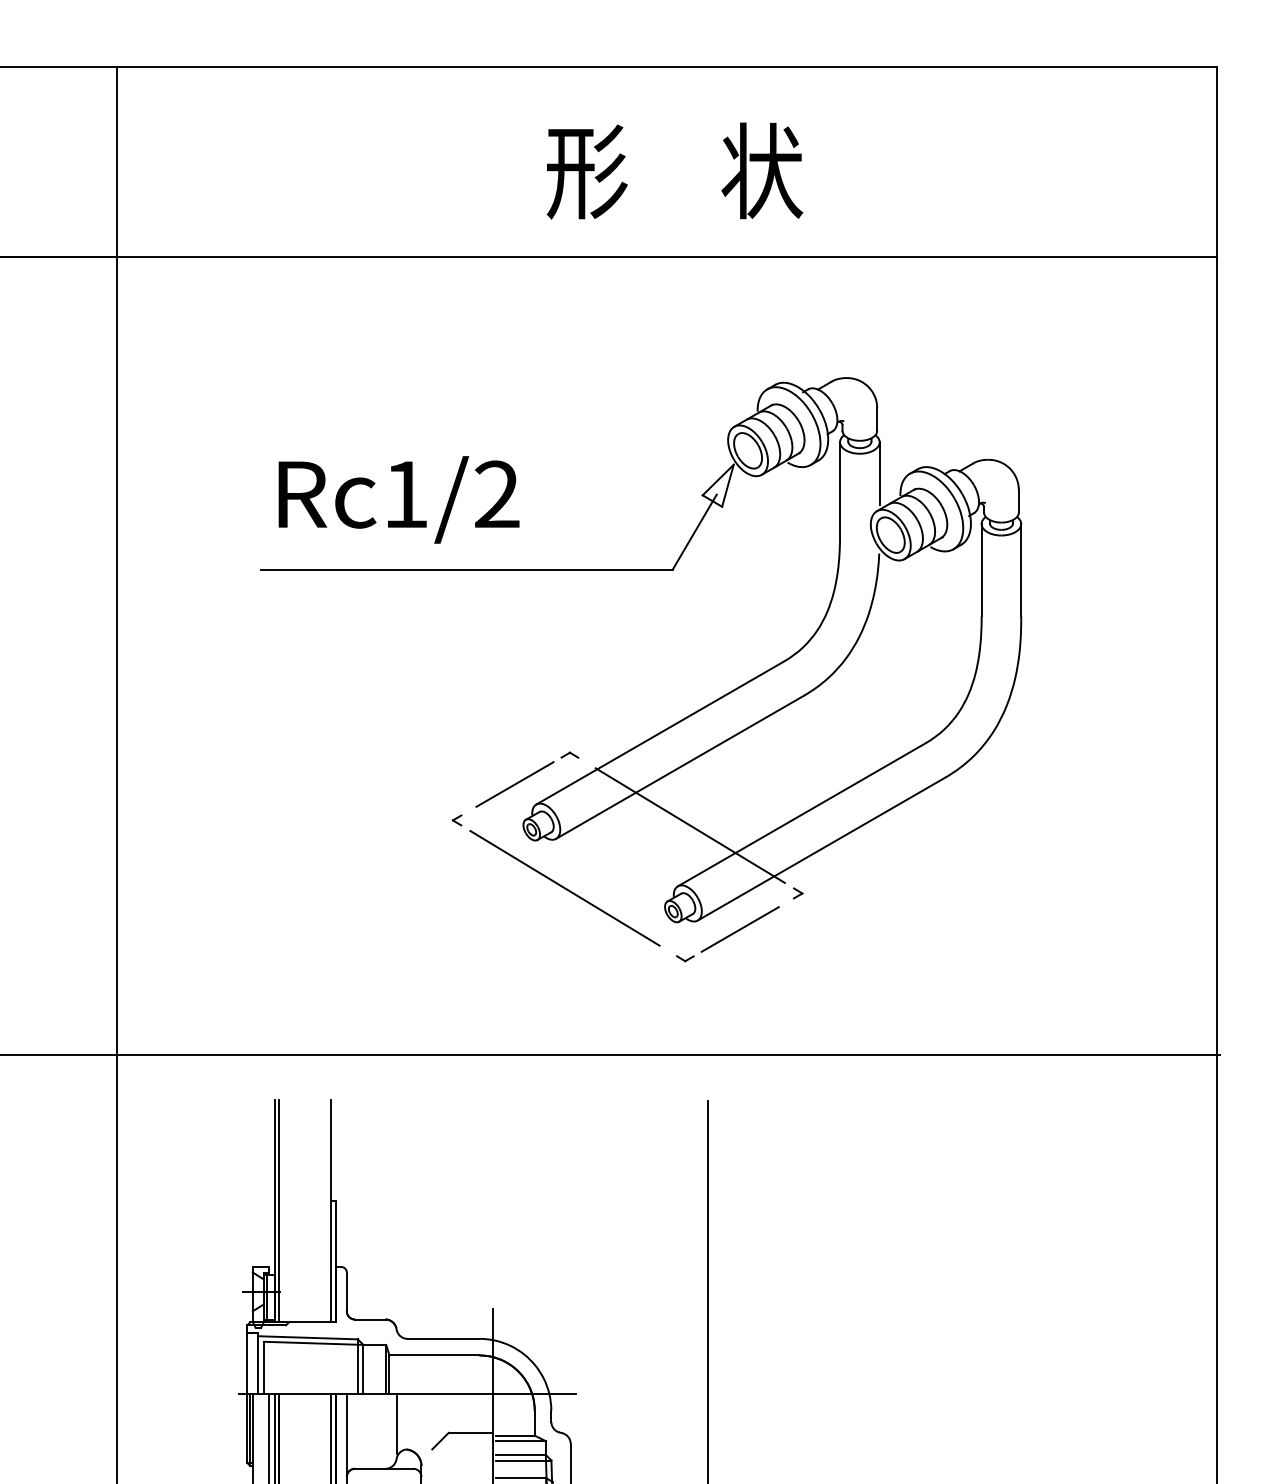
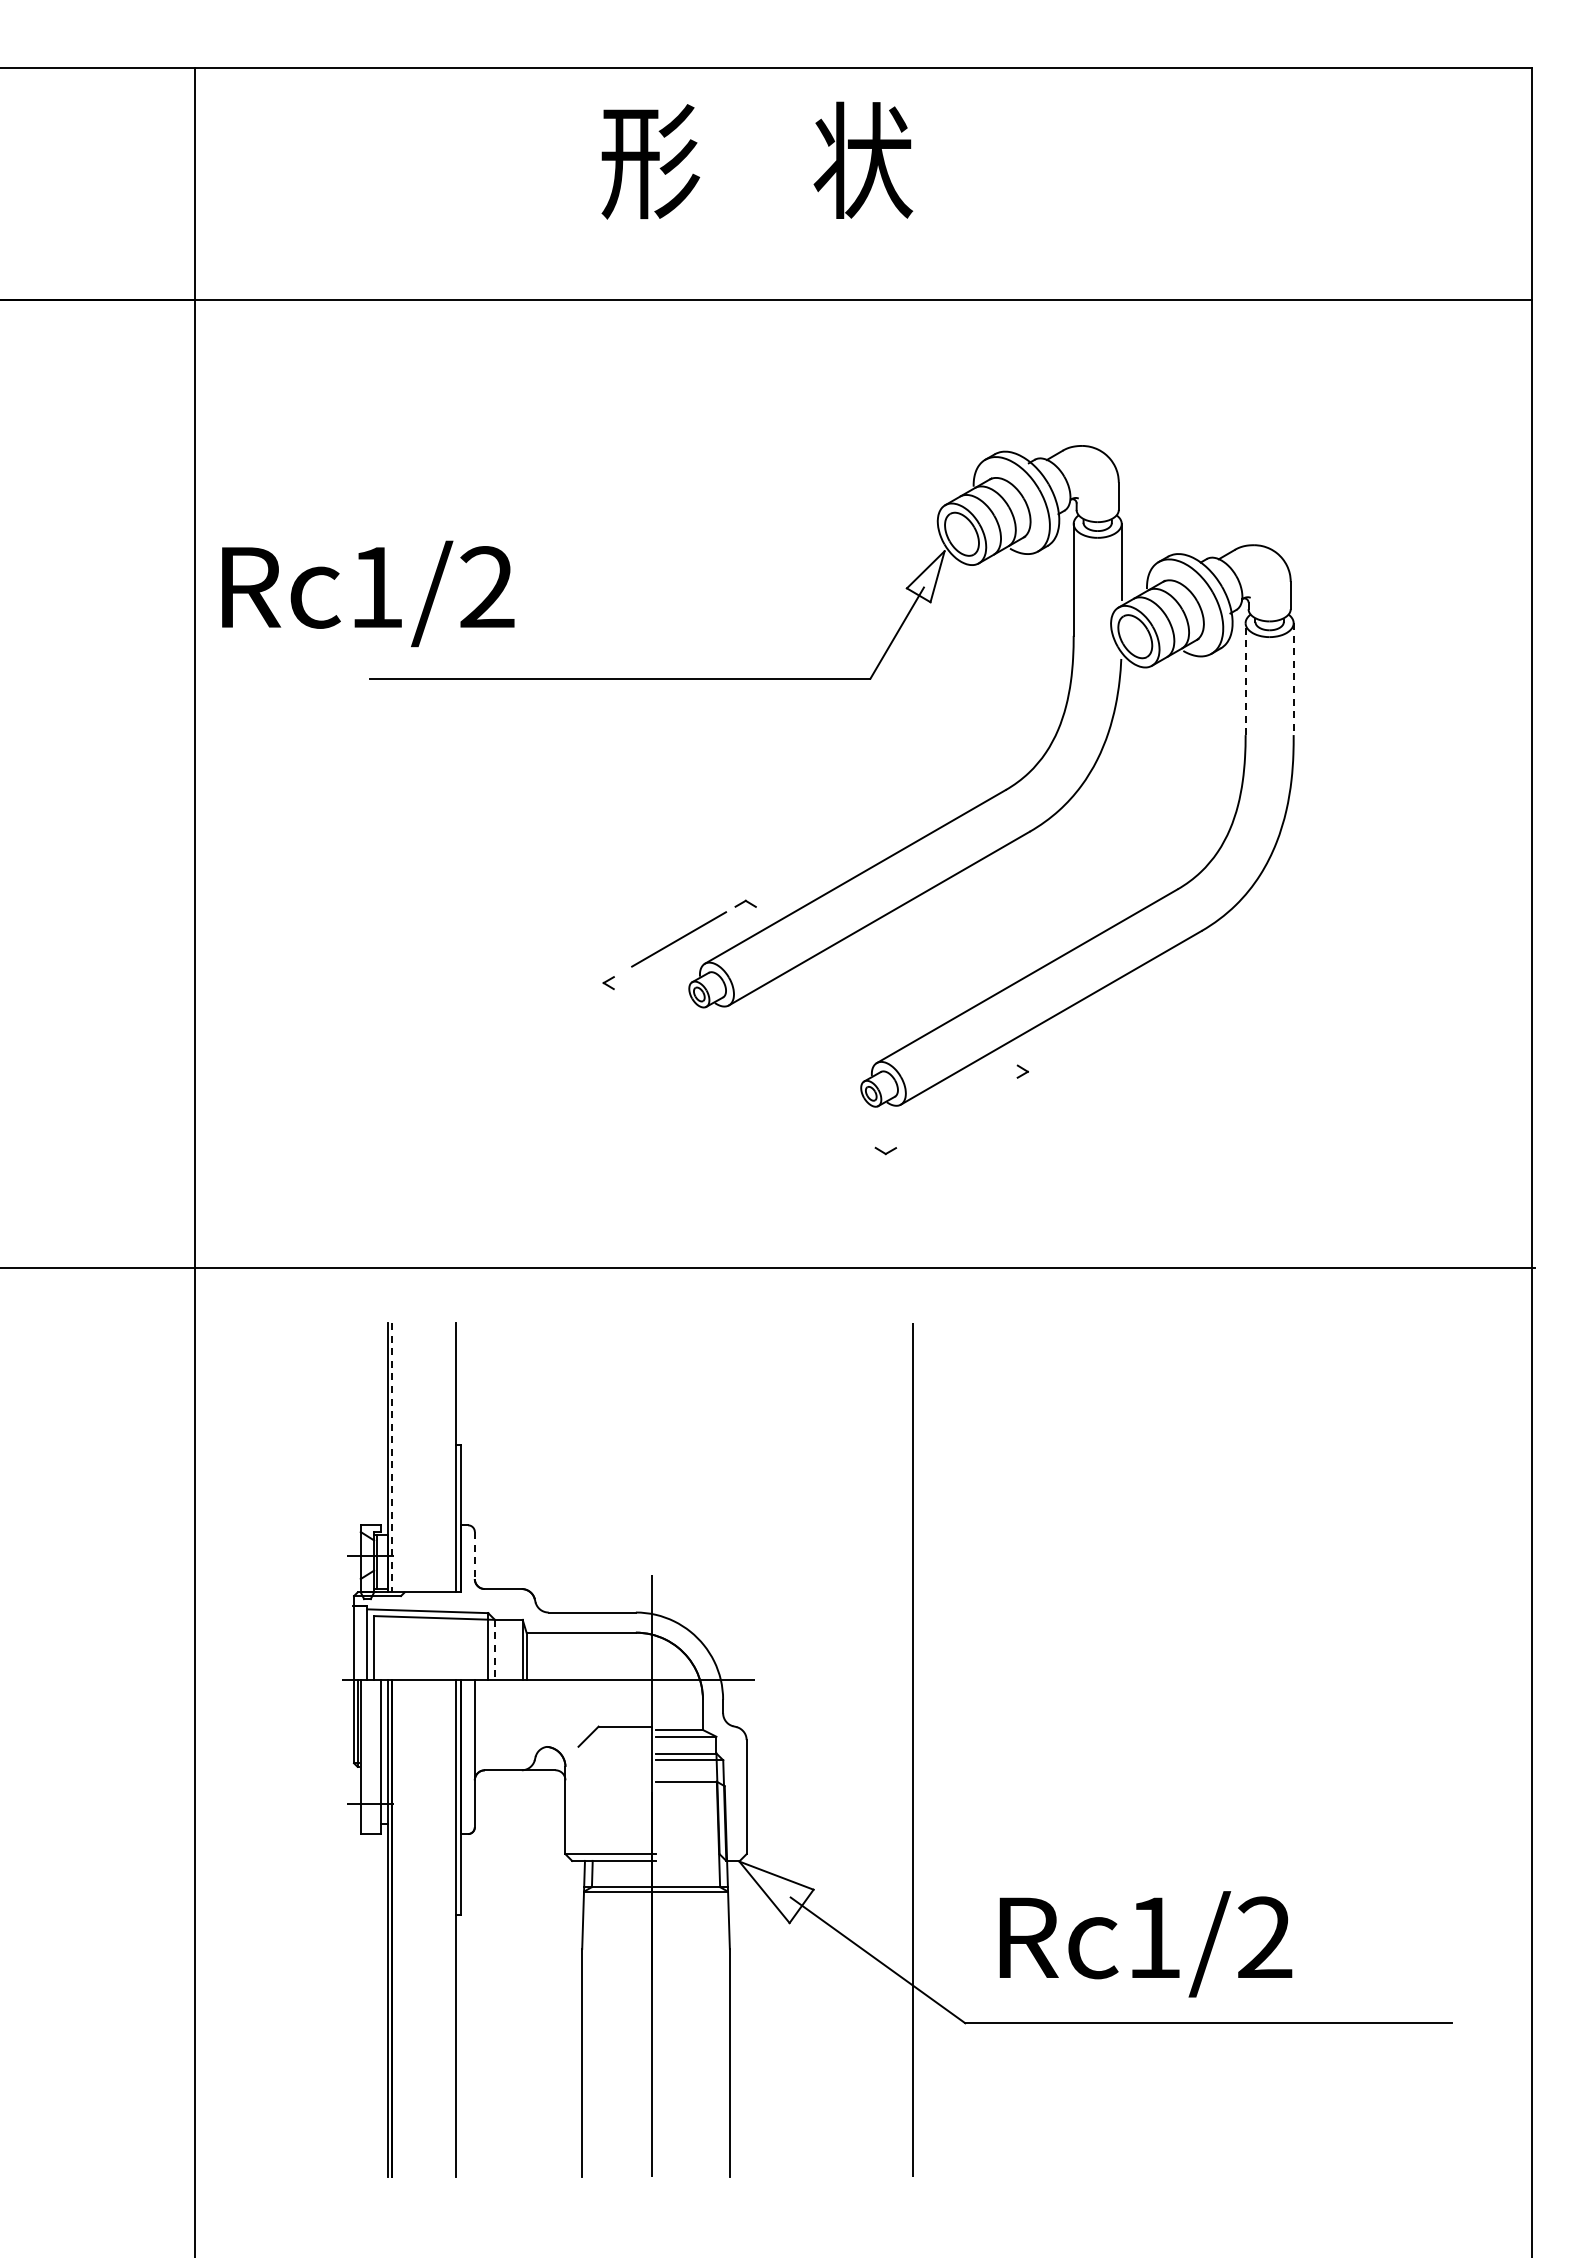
text: (675, 170) -> (757, 160), moved
text: (399, 499) -> (368, 593), moved
line: (981, 570) -> (1245, 679), solid -> dashed
line: (1021, 570) -> (1293, 679), solid -> dashed
line: (690, 825) -> (891, 989), removed
line: (564, 888) -> (739, 1065), removed
line: (740, 929) -> (952, 1115), removed
line: (279, 1211) -> (392, 1457), solid -> dashed
line: (346, 1292) -> (474, 1556), solid -> dashed
line: (363, 1370) -> (494, 1650), solid -> dashed
line: (396, 1423) -> (535, 1715), removed

